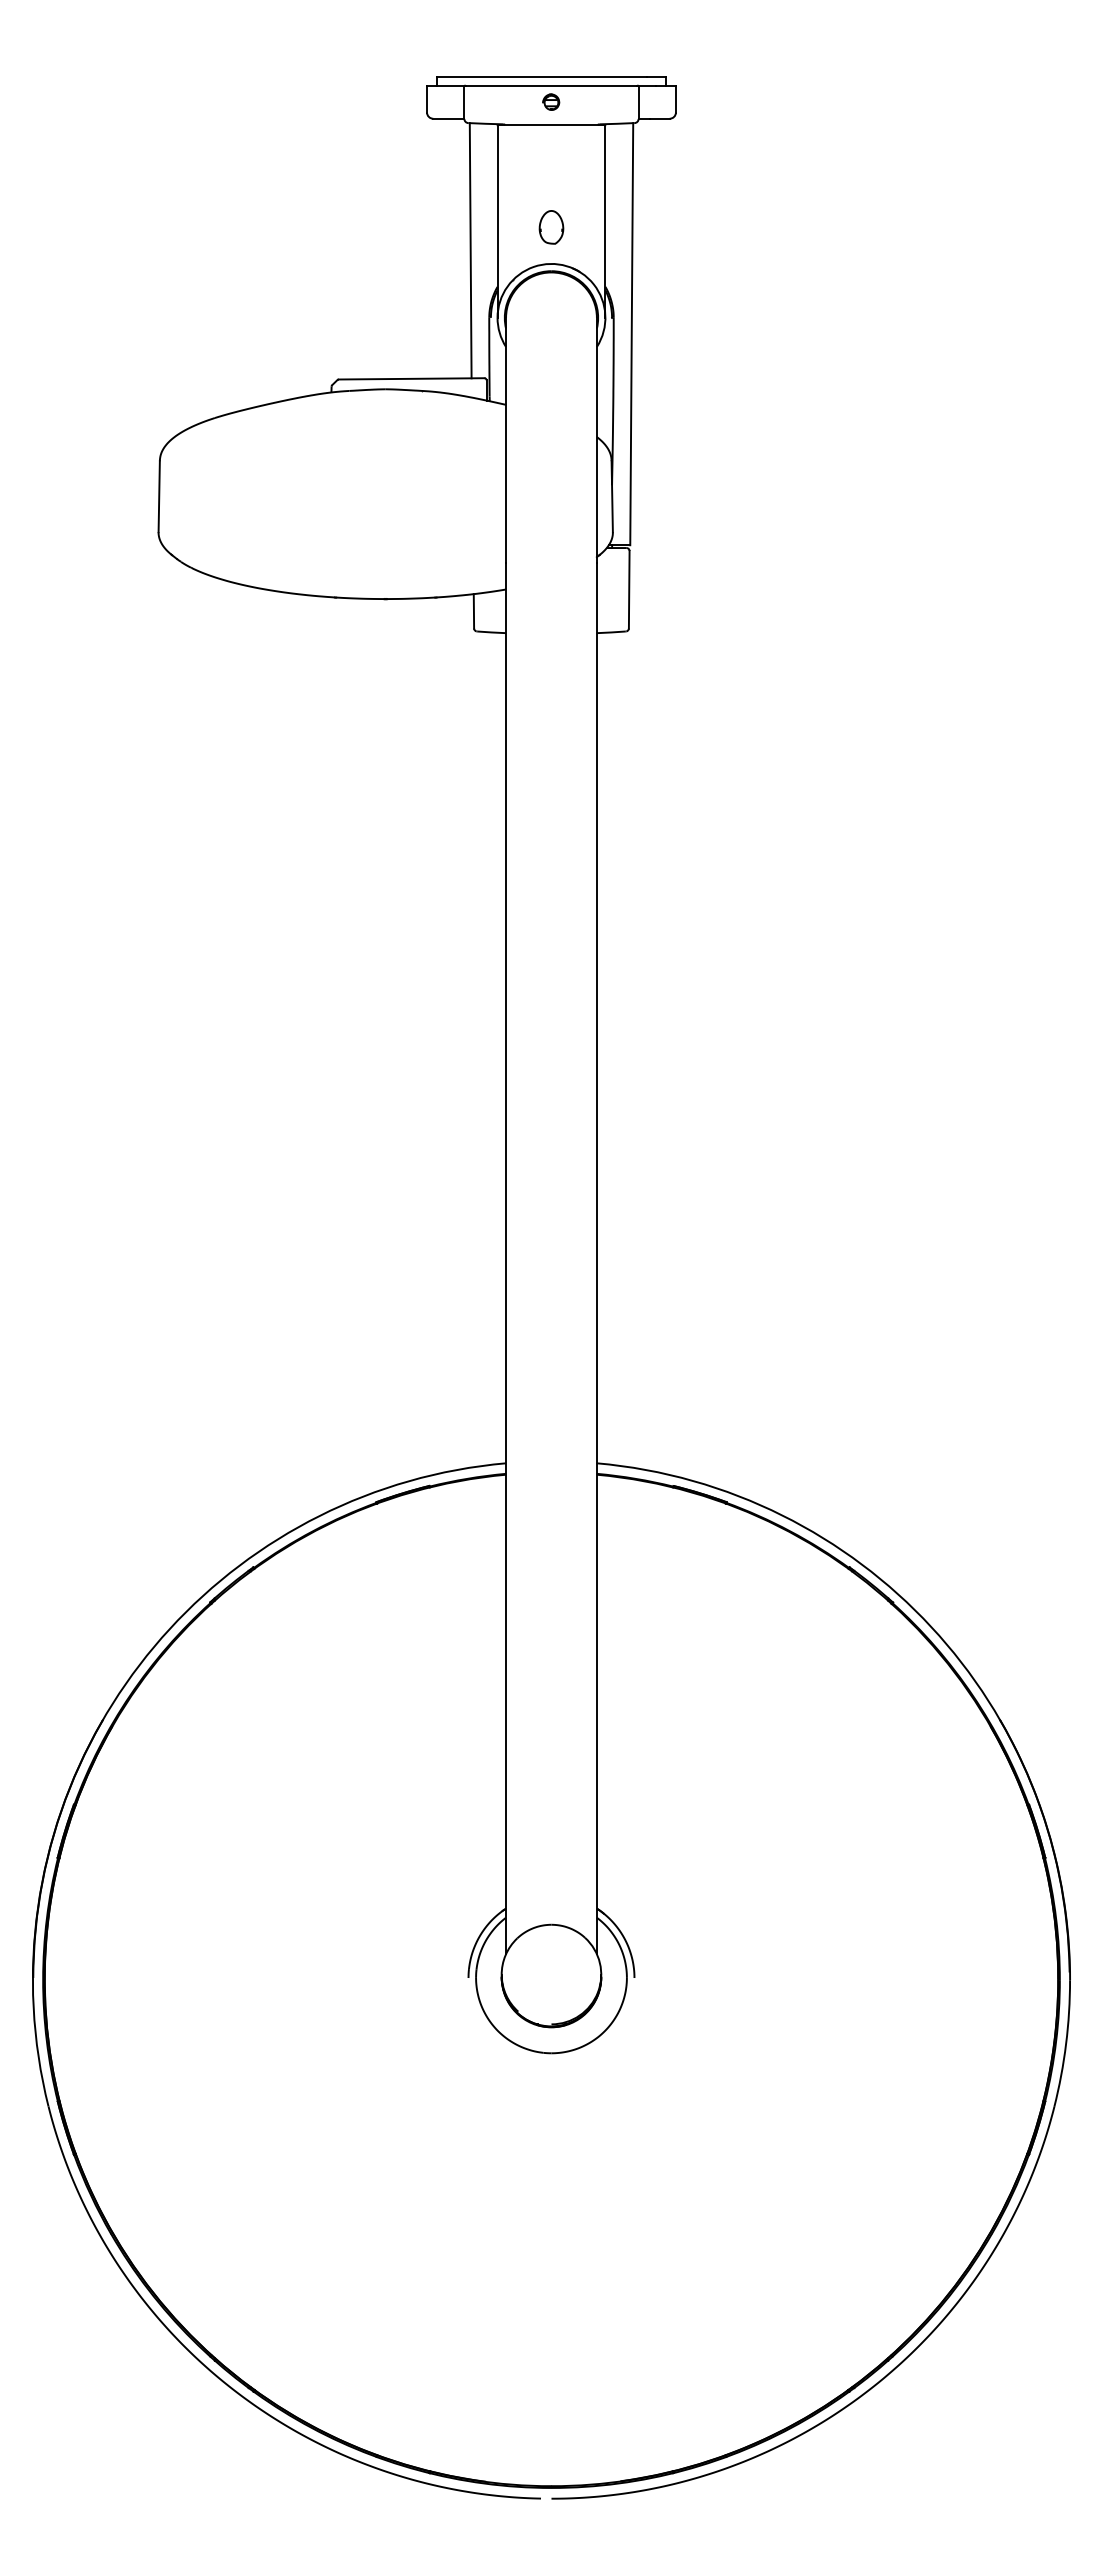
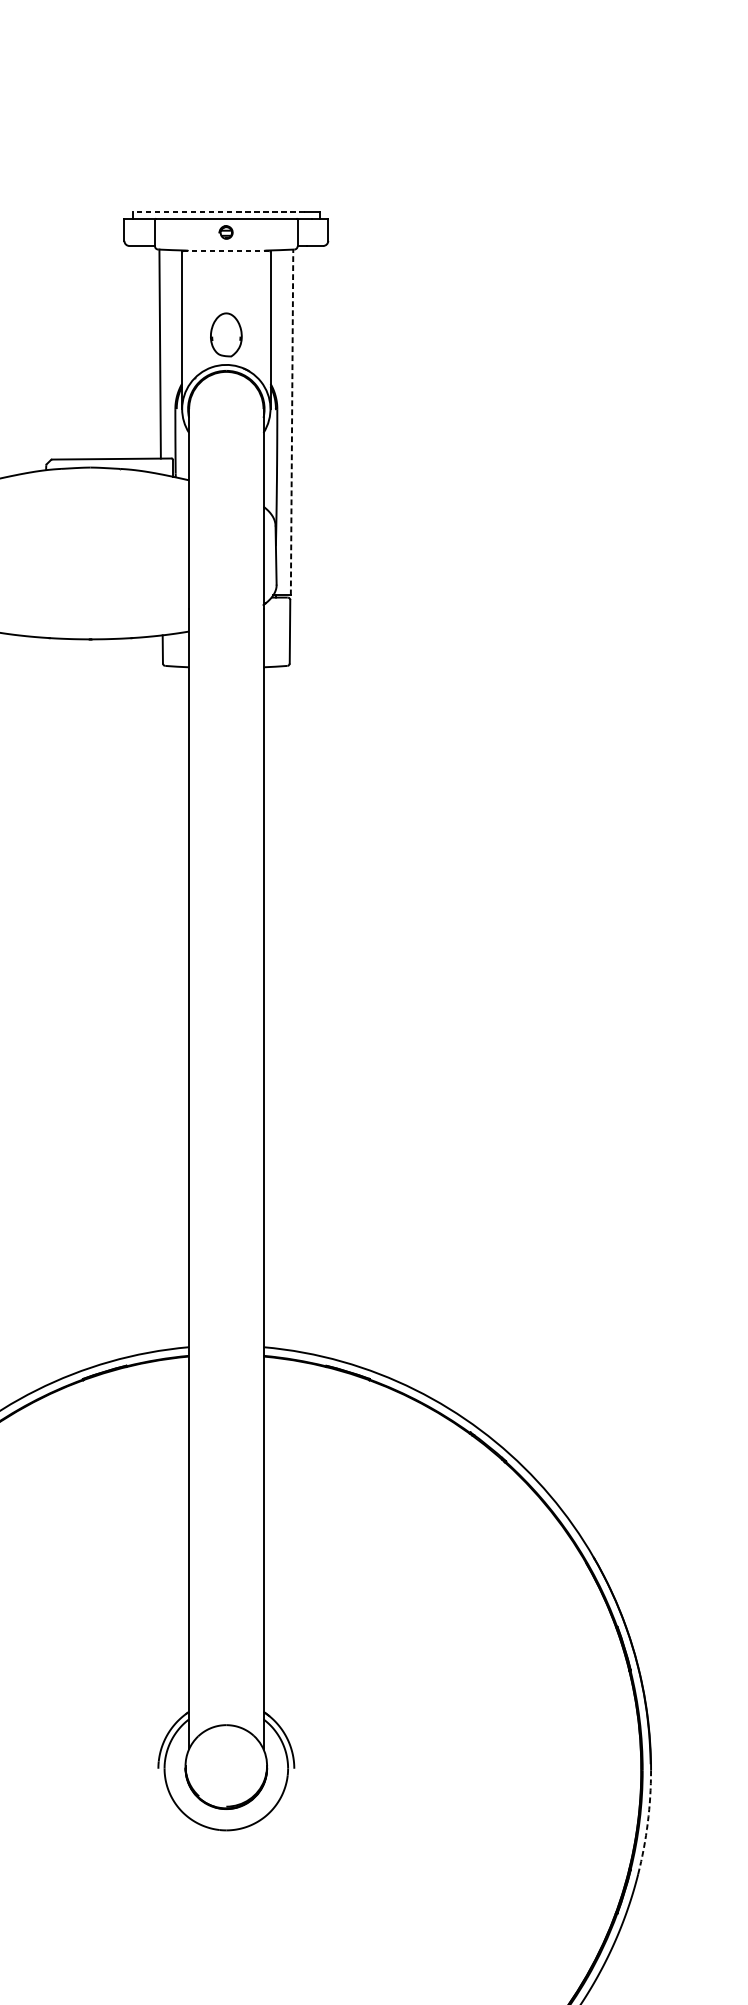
line: (542, 77) -> (218, 212), solid -> dashed
line: (551, 124) -> (226, 250), solid -> dashed
part: (551, 227) -> (226, 335), size x1.6
line: (631, 333) -> (291, 421), solid -> dashed
arc: (1066, 2044) -> (648, 1823), solid -> dashed

